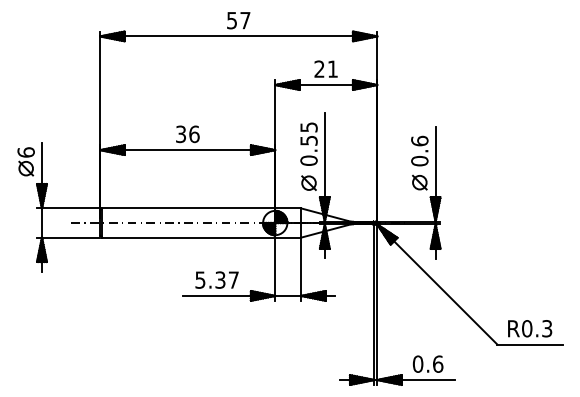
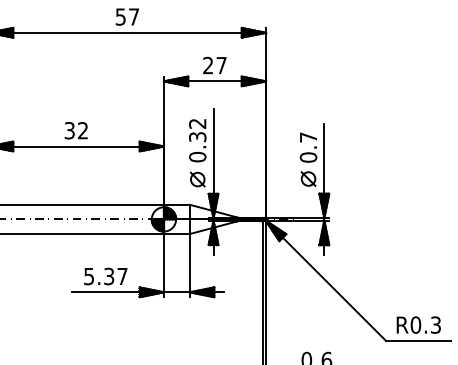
text: (332, 68) -> (221, 64), 21 -> 27
text: (308, 133) -> (197, 129), 0.55 -> 0.32
text: (194, 134) -> (83, 130), 36 -> 32
text: (419, 140) -> (308, 136), 0.6 -> 0.7

